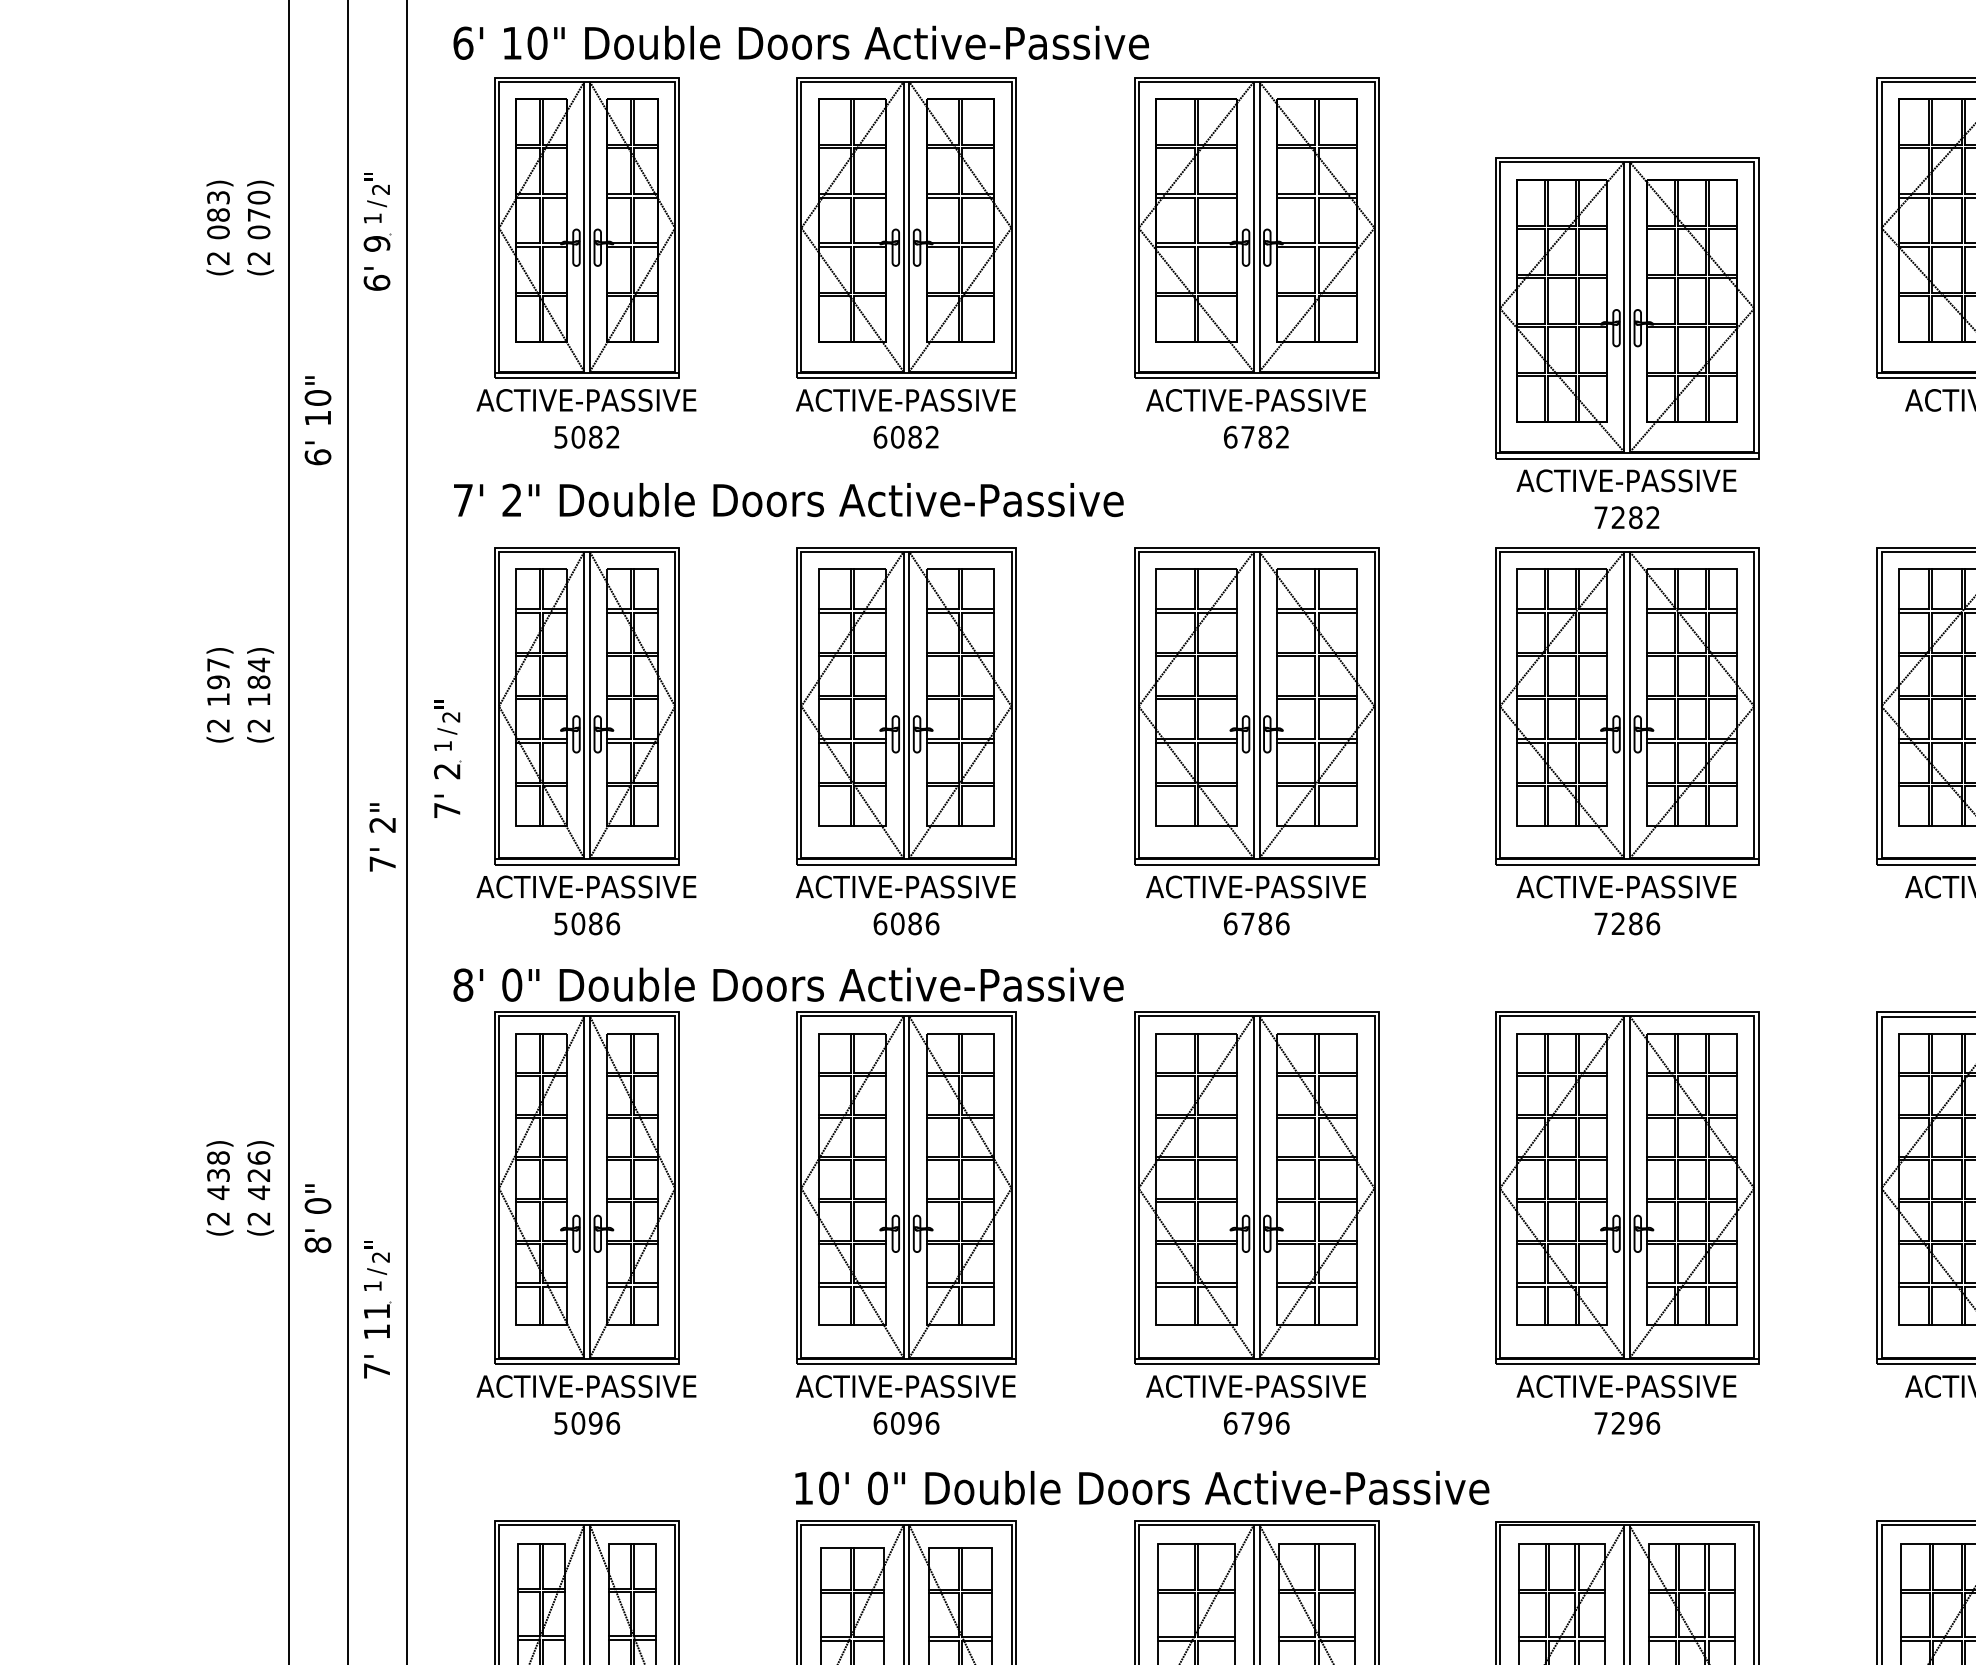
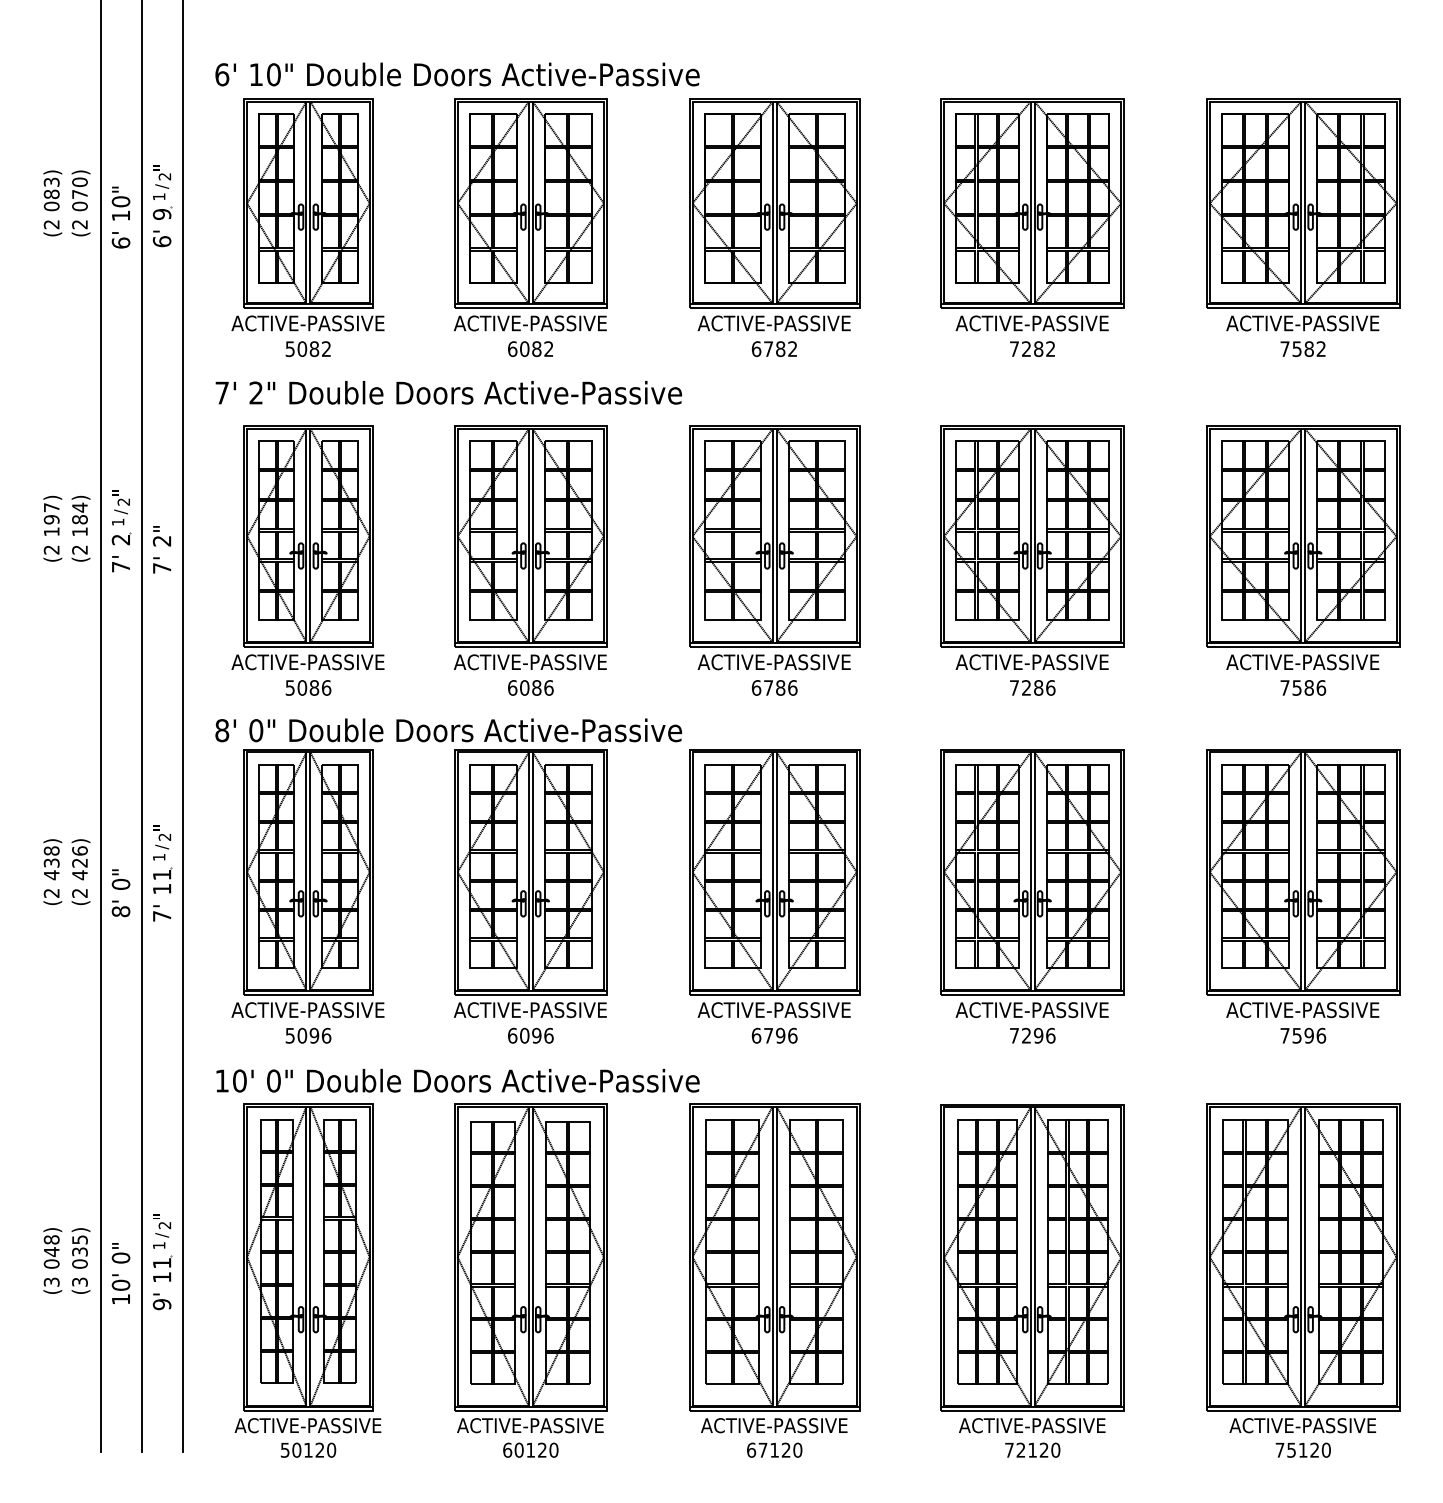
part: (1626, 343) -> (1032, 227), moved
text: (317, 420) -> (120, 217), moved
part: (447, 759) -> (121, 531), moved
text: (381, 837) -> (161, 549), moved
part: (377, 1309) -> (162, 873), moved
text: (1141, 1487) -> (457, 1080), moved

